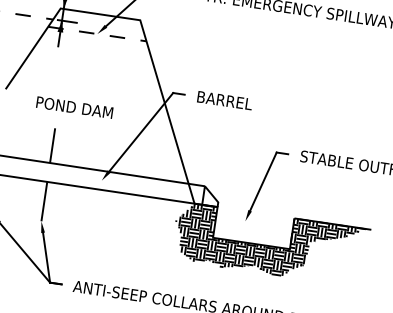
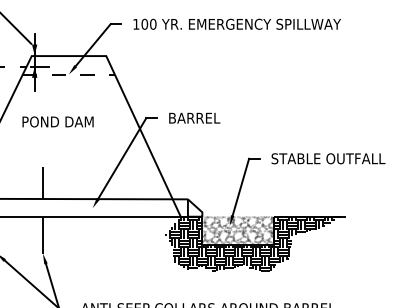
text: (74, 107) -> (57, 121), moved
hatch: (254, 227) -> (238, 230), added

